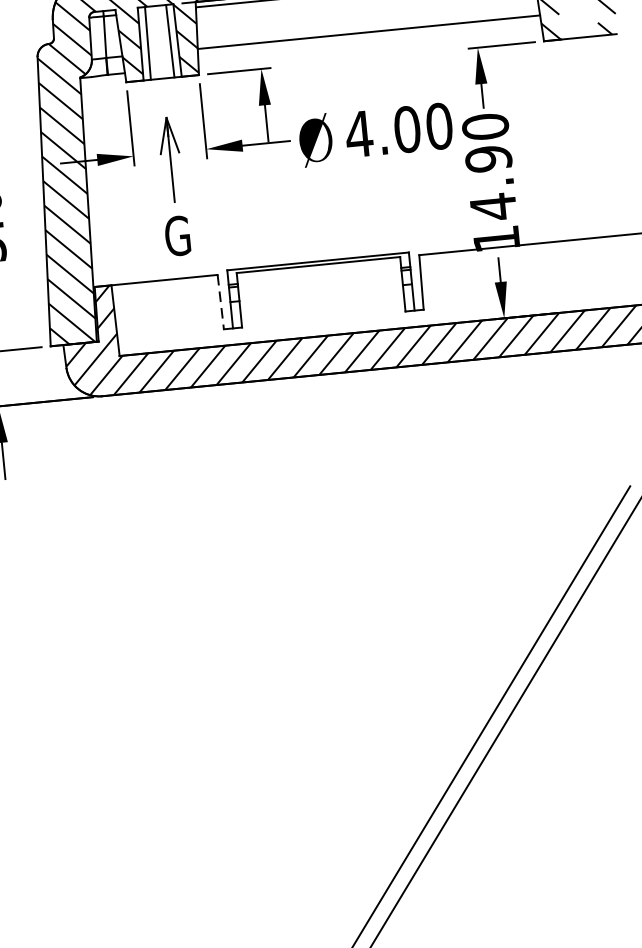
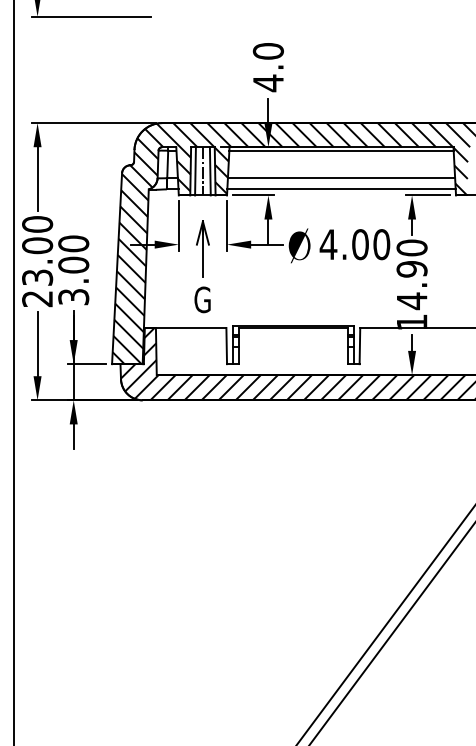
line: (158, 42) -> (202, 171), added
line: (370, 49) -> (341, 189), added
line: (220, 302) -> (226, 346), dashed -> solid

